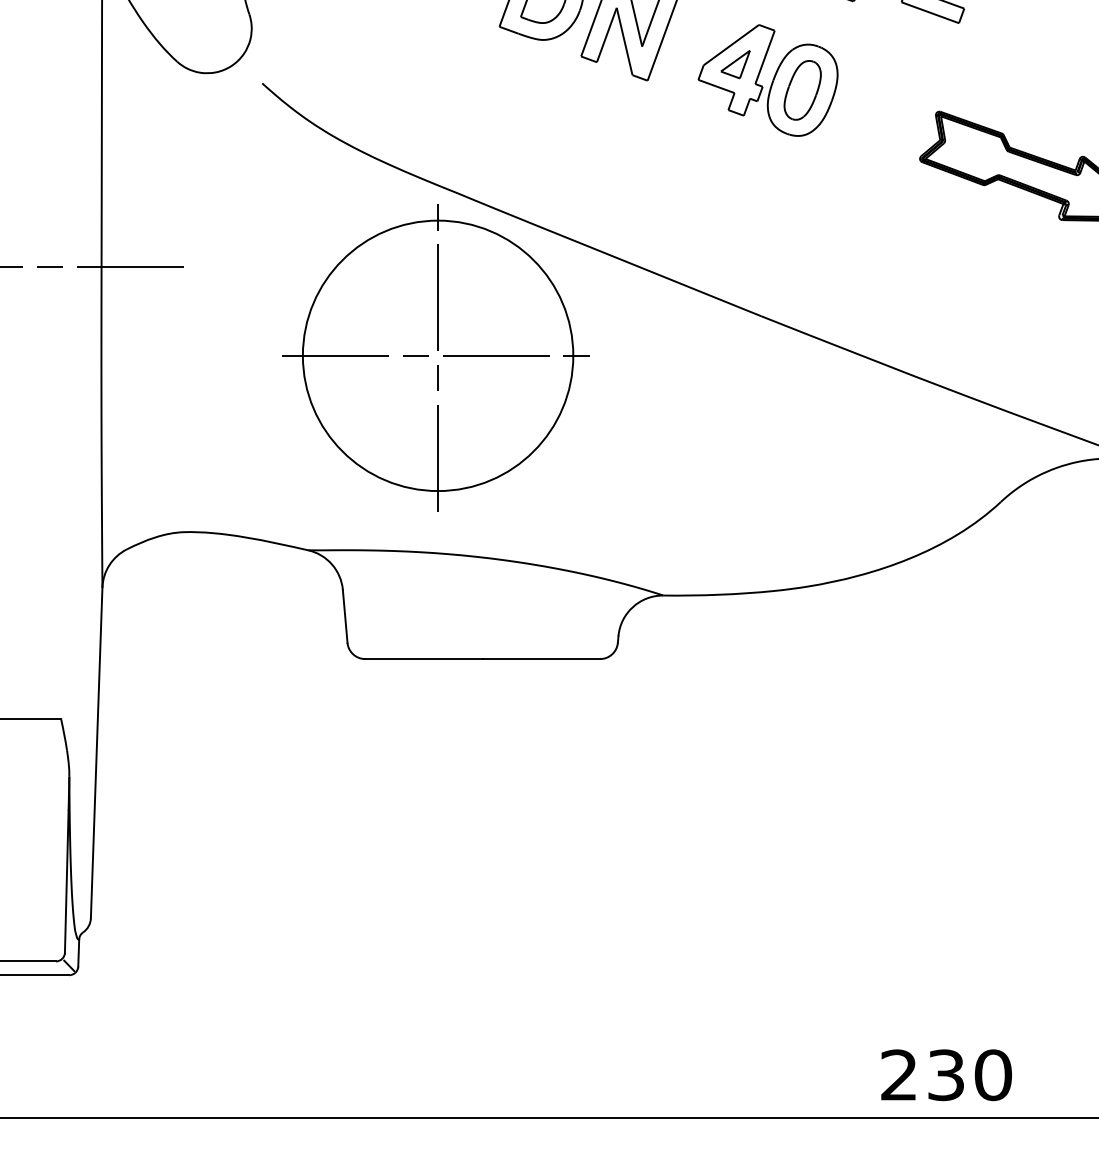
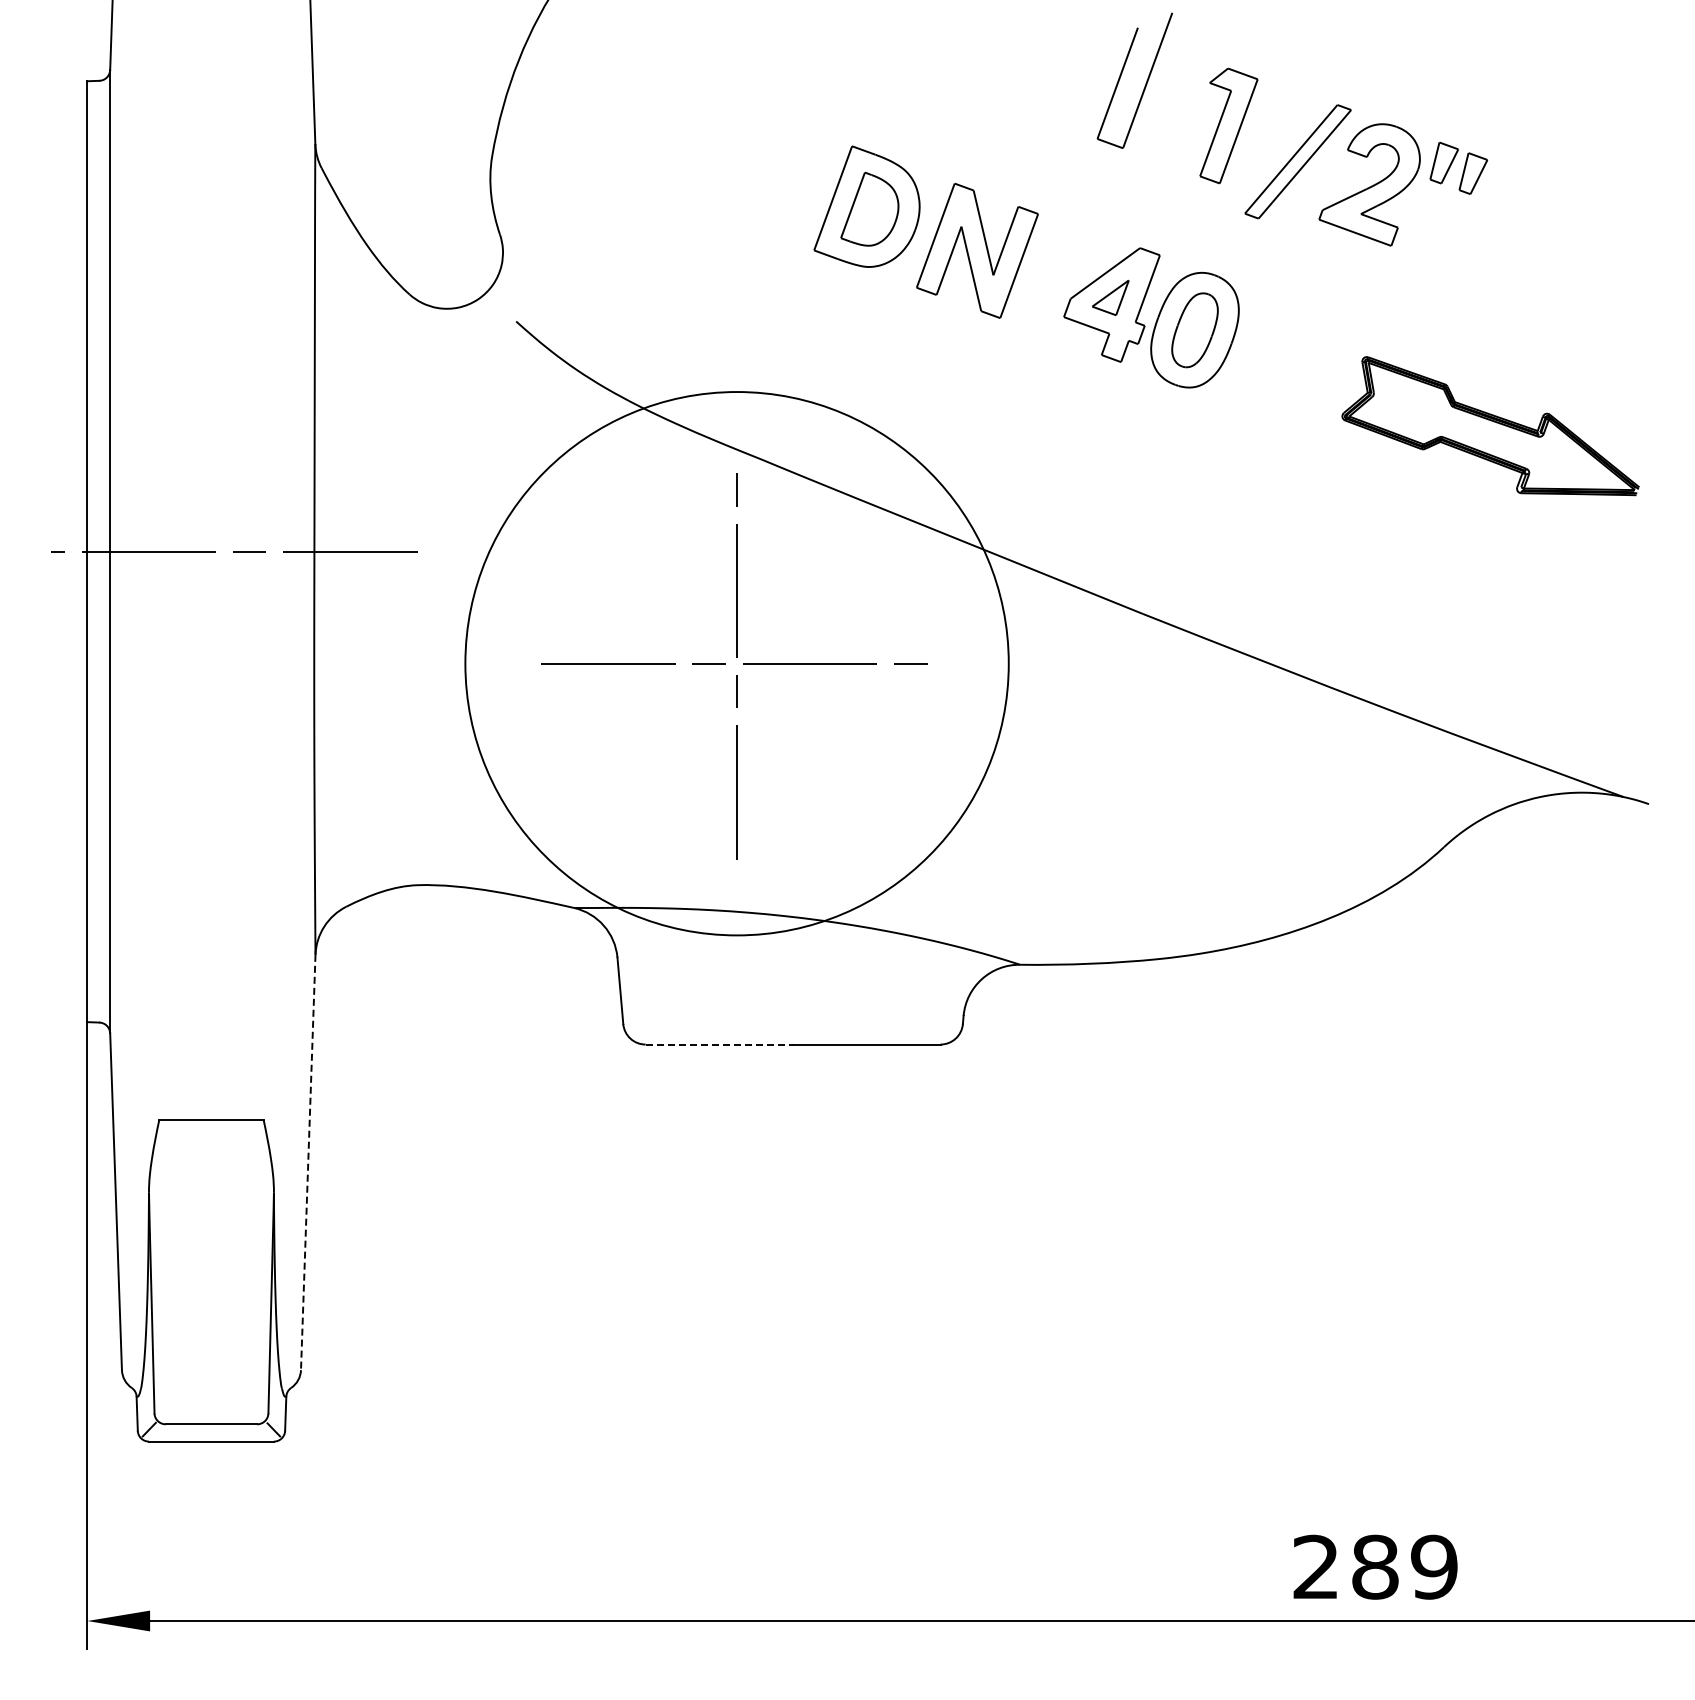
circle: (437, 355) -> (736, 663), size x1.6
line: (424, 659) -> (719, 1044), solid -> dashed
line: (96, 752) -> (308, 1162), solid -> dashed
text: (969, 1074) -> (1404, 1566), 230 -> 289

